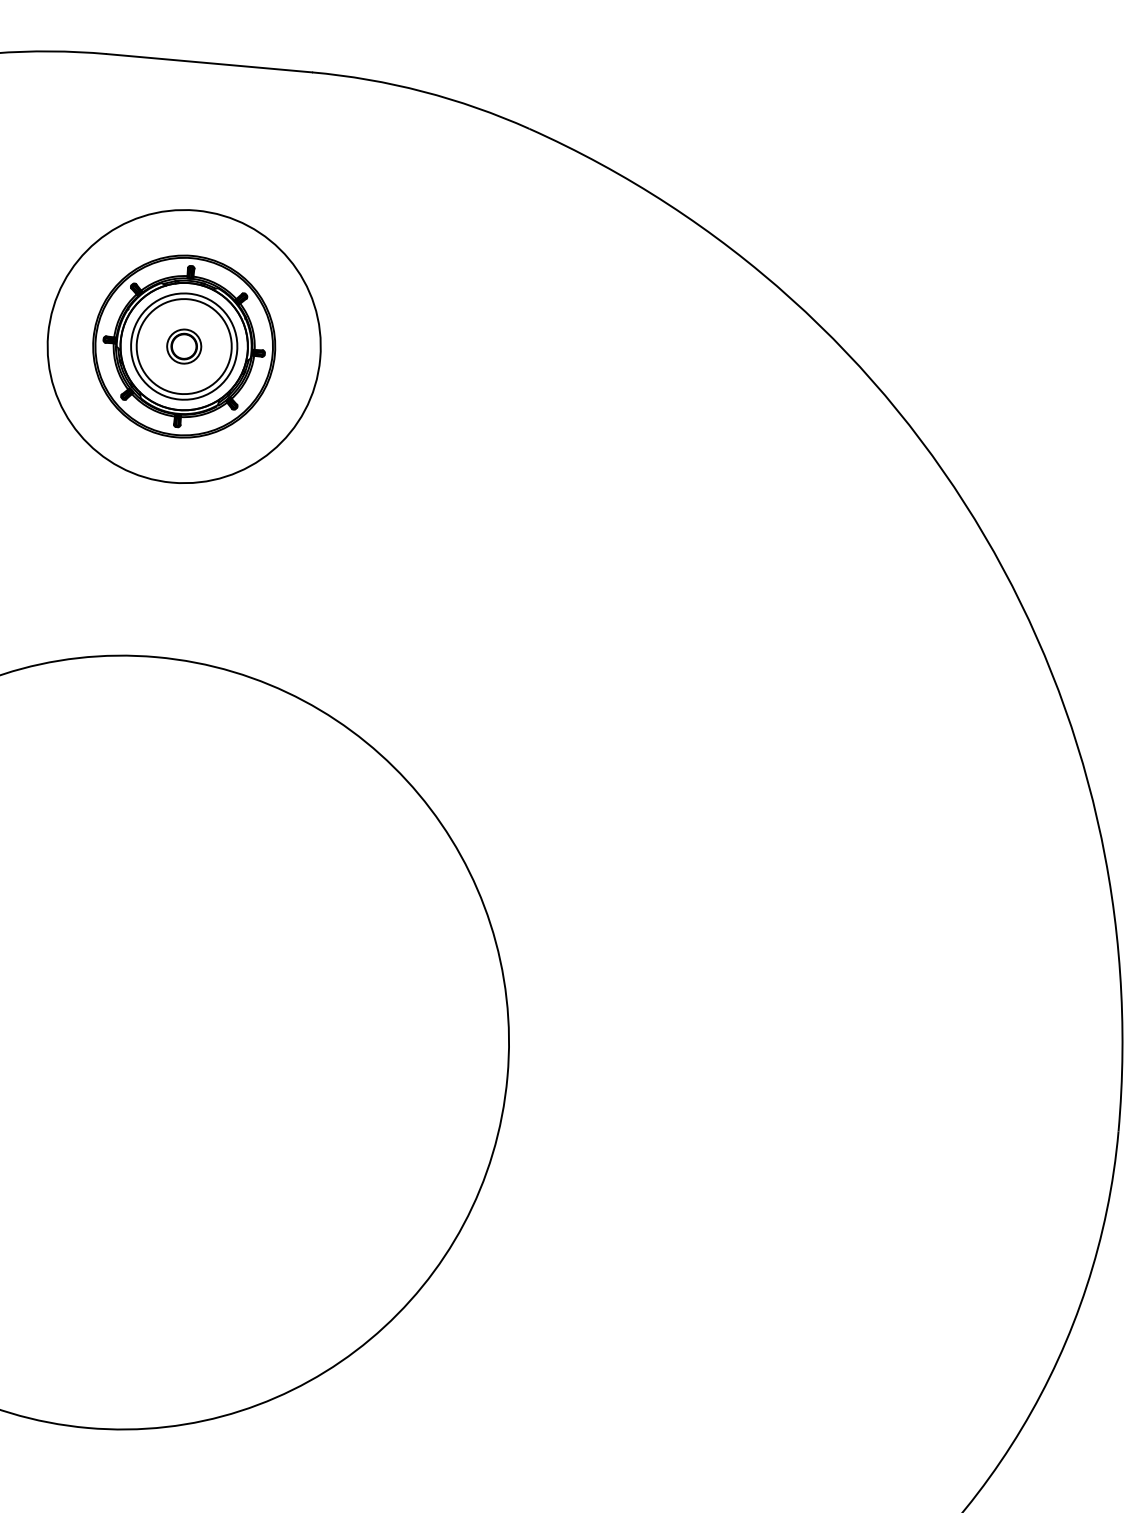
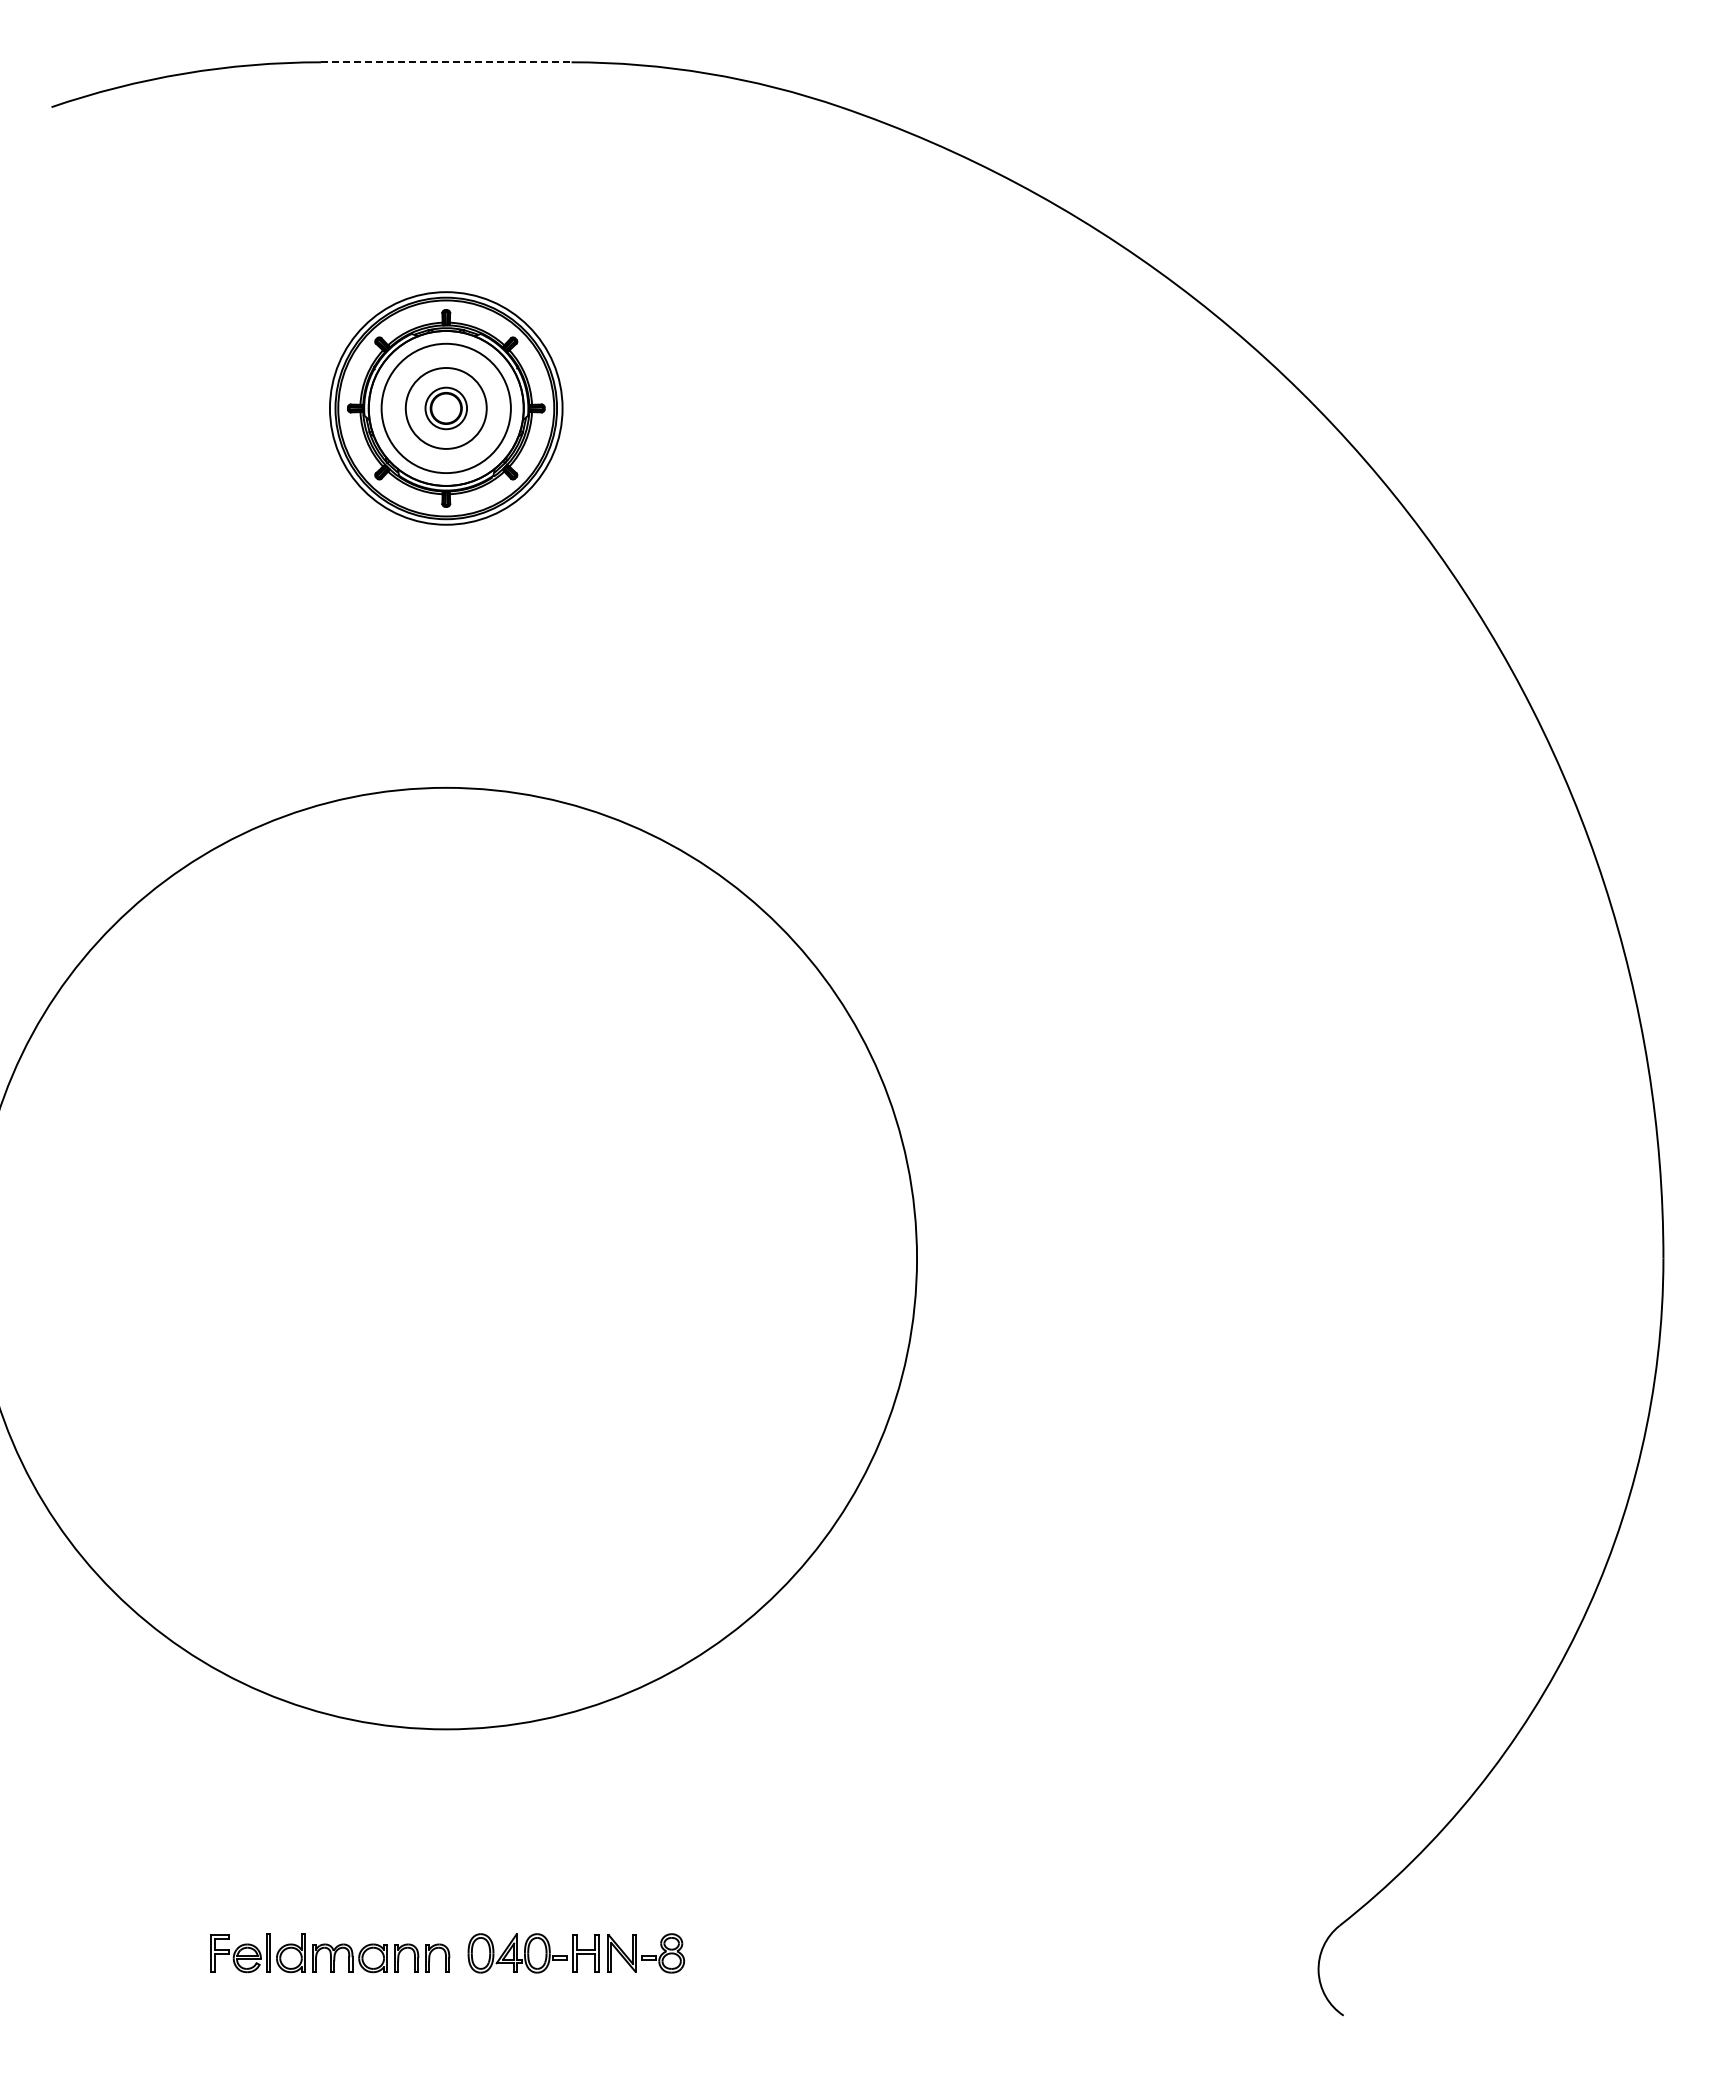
line: (209, 63) -> (446, 62), solid -> dashed
circle: (184, 346) -> (446, 408), size x0.7
circle: (184, 346) -> (446, 408), size x0.7

